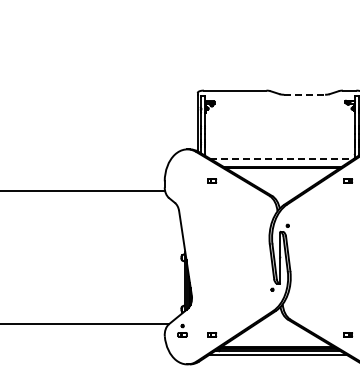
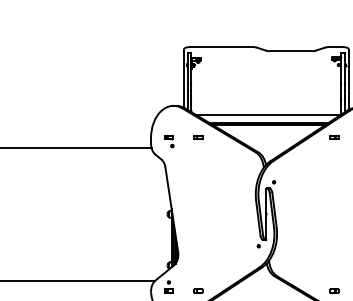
line: (305, 94) -> (291, 50), dashed -> solid
line: (281, 158) -> (267, 114), dashed -> solid
part: (182, 184) -> (168, 140), added

